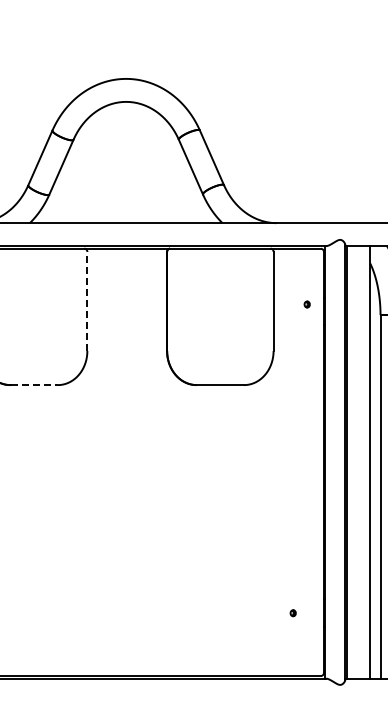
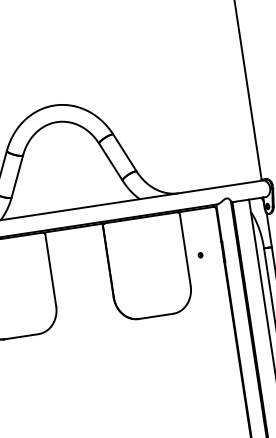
line: (87, 301) -> (50, 270), dashed -> solid
part: (306, 304) -> (200, 255), moved
line: (34, 385) -> (21, 336), dashed -> solid

